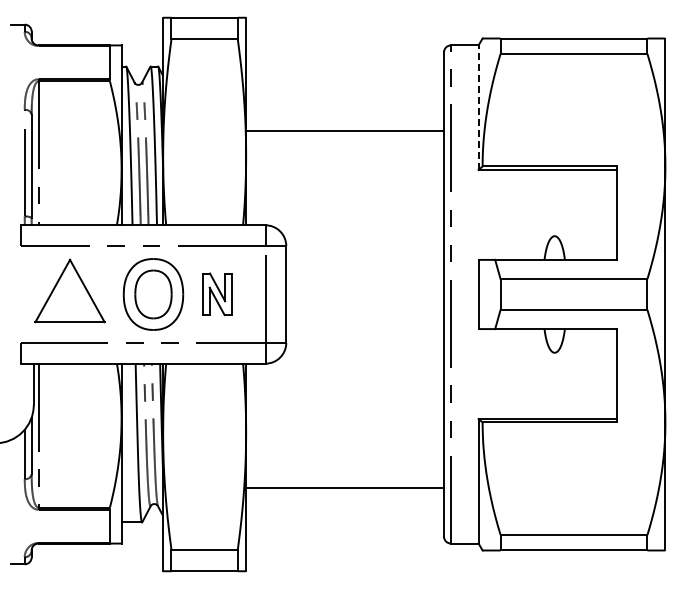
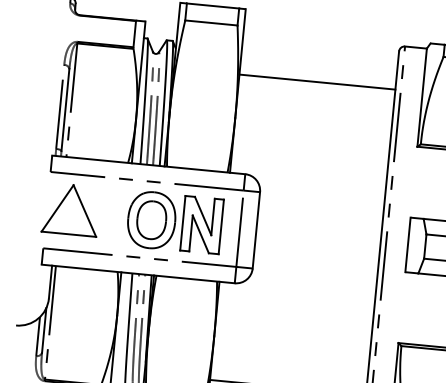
line: (478, 107) -> (422, 97), dashed -> solid
line: (345, 130) -> (317, 81), moved
part: (69, 290) -> (70, 209), moved
part: (217, 293) -> (202, 224), size x1.67

